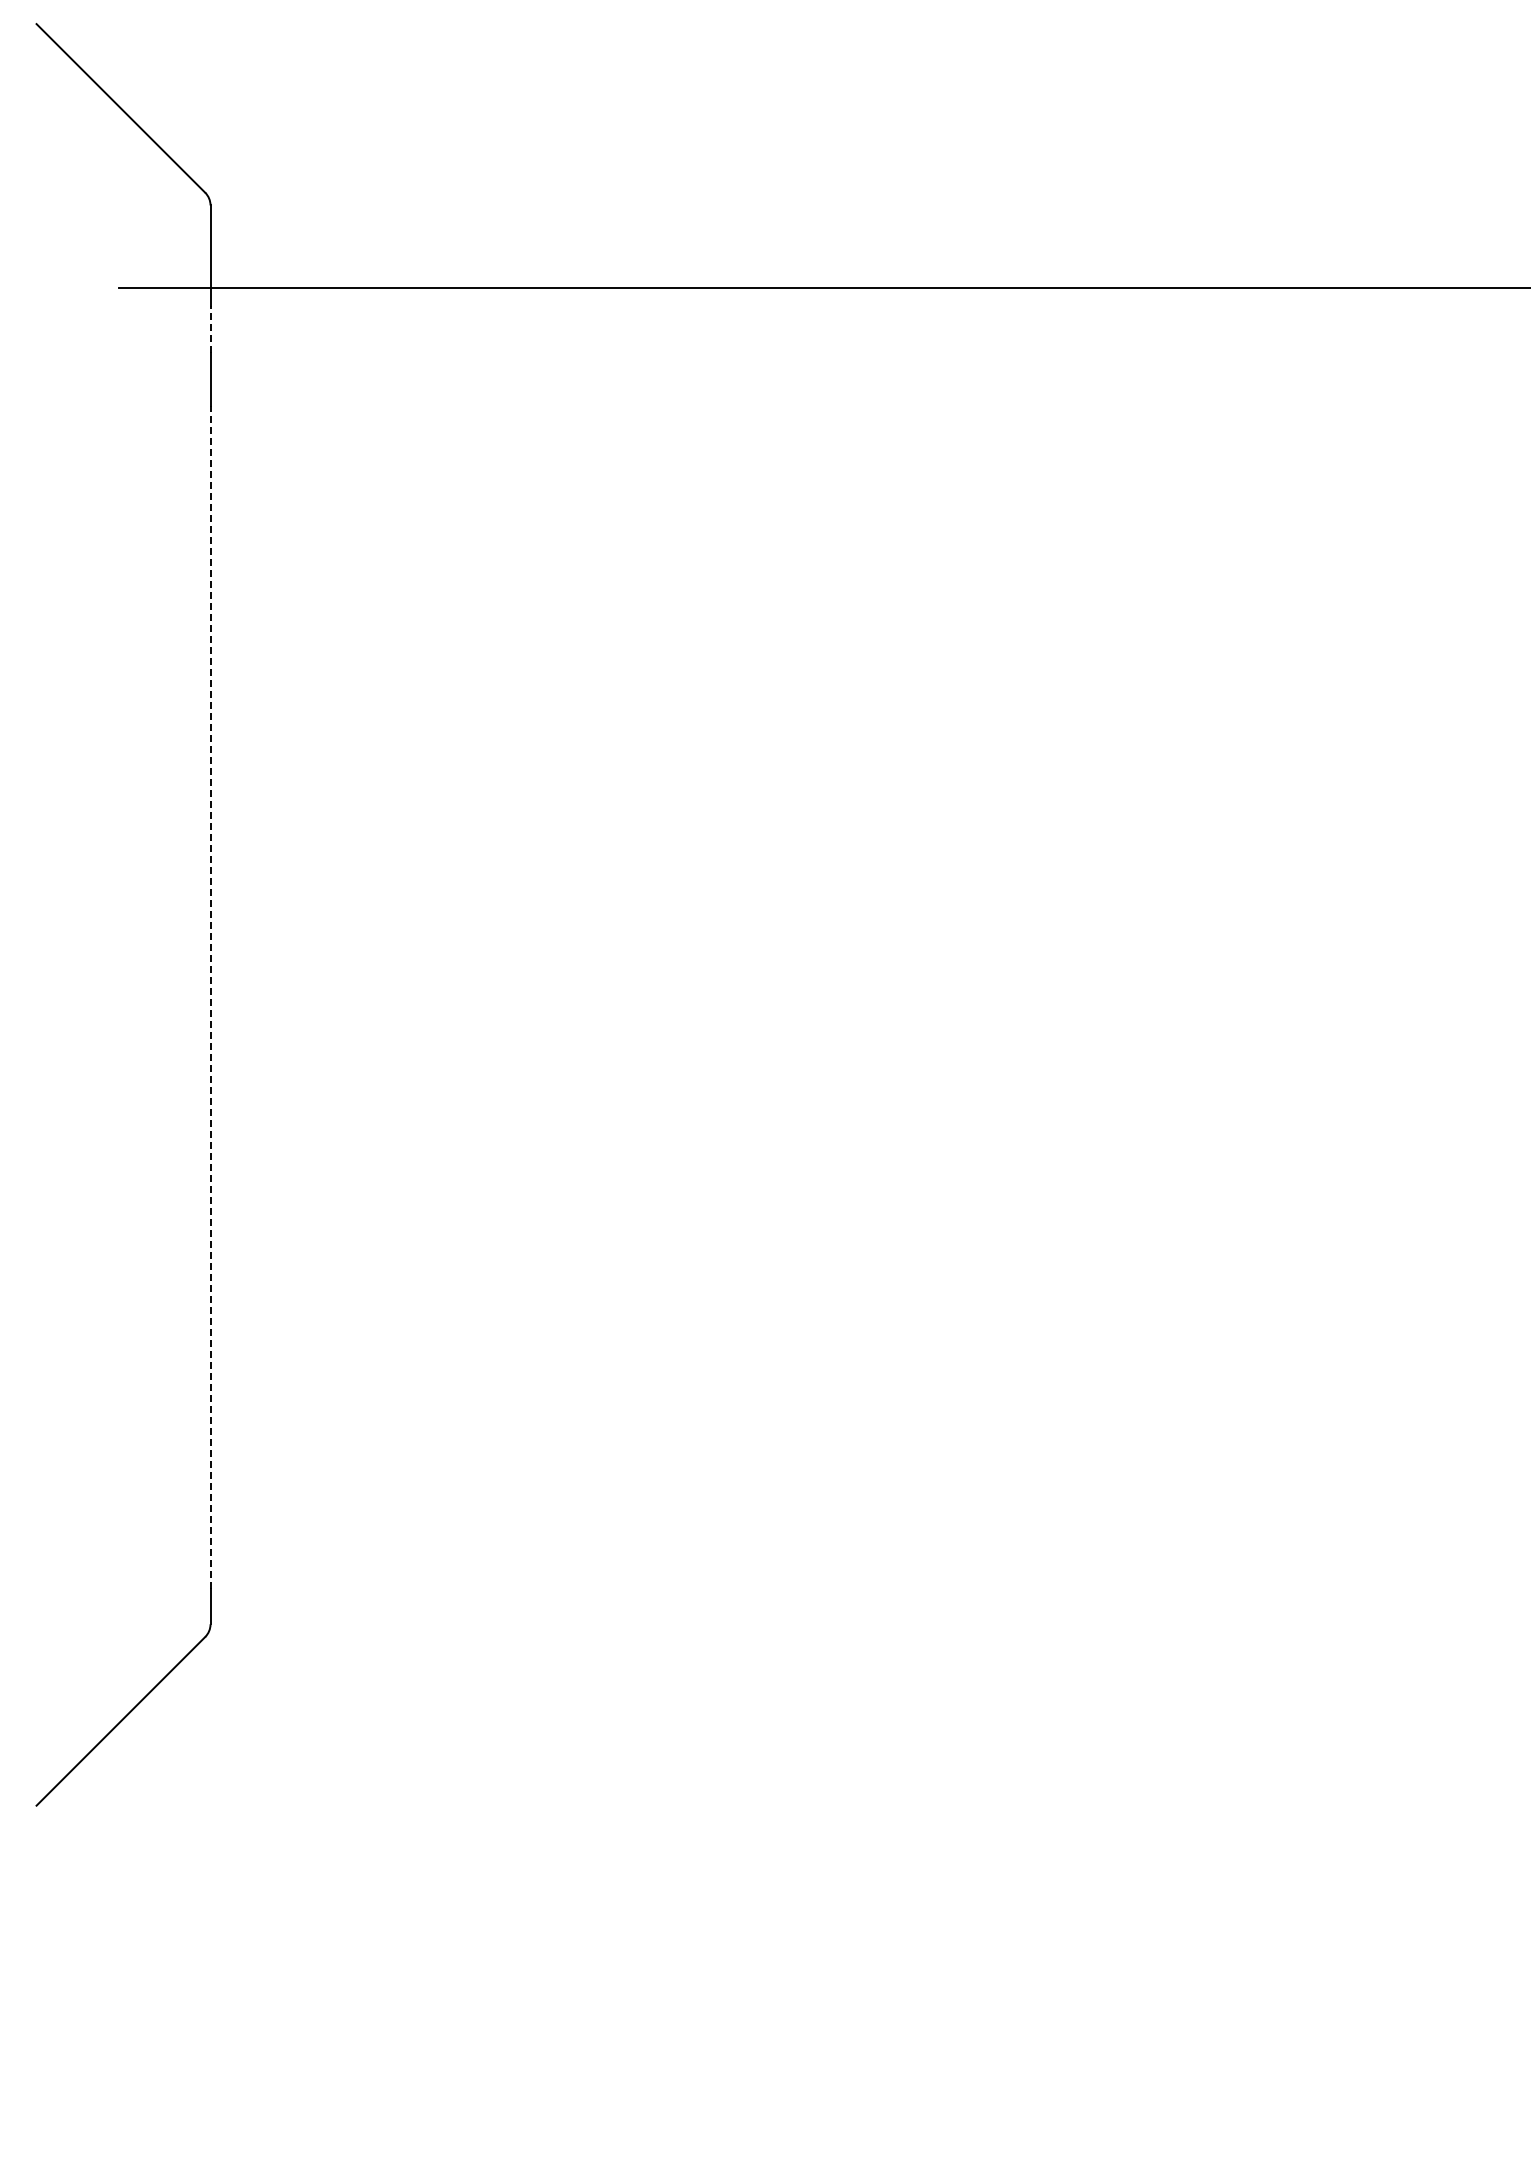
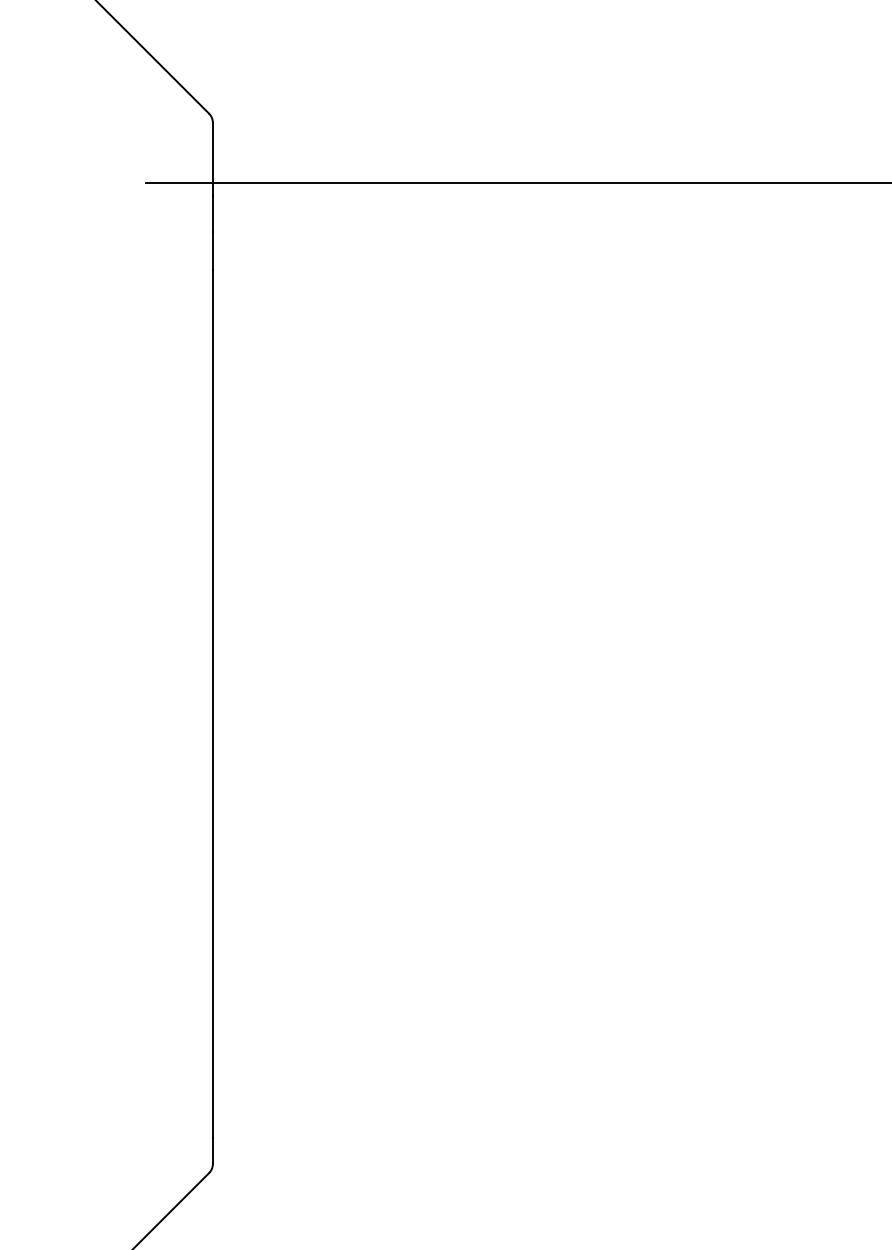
line: (210, 329) -> (212, 213), dashed -> solid
line: (210, 997) -> (212, 704), dashed -> solid

